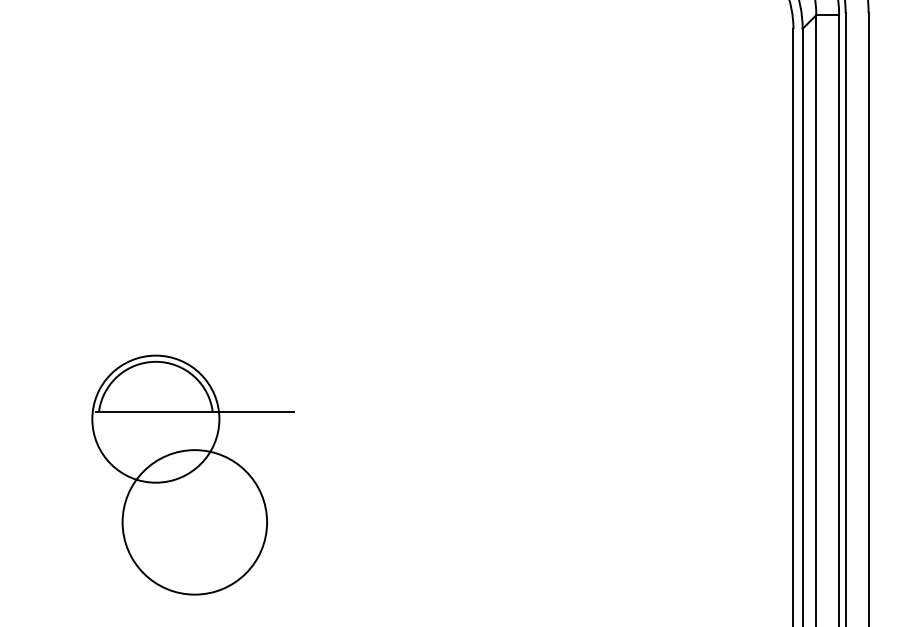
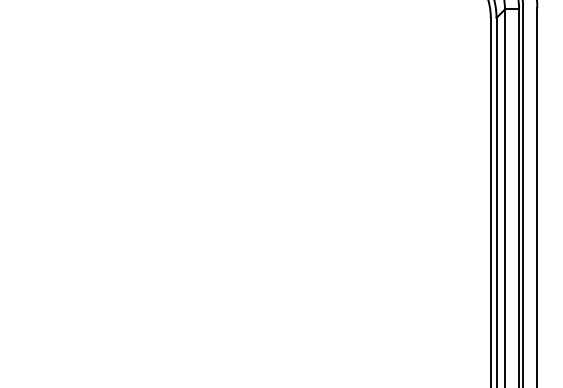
part: (193, 474) -> (119, 293), removed

